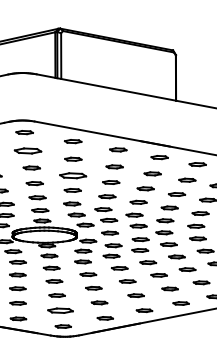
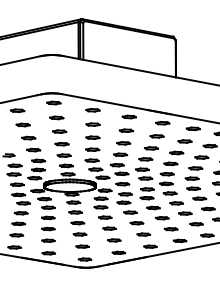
part: (27, 150) -> (56, 117), size x0.62
part: (72, 175) -> (92, 137), size x0.62
part: (60, 310) -> (82, 246), size x0.62

